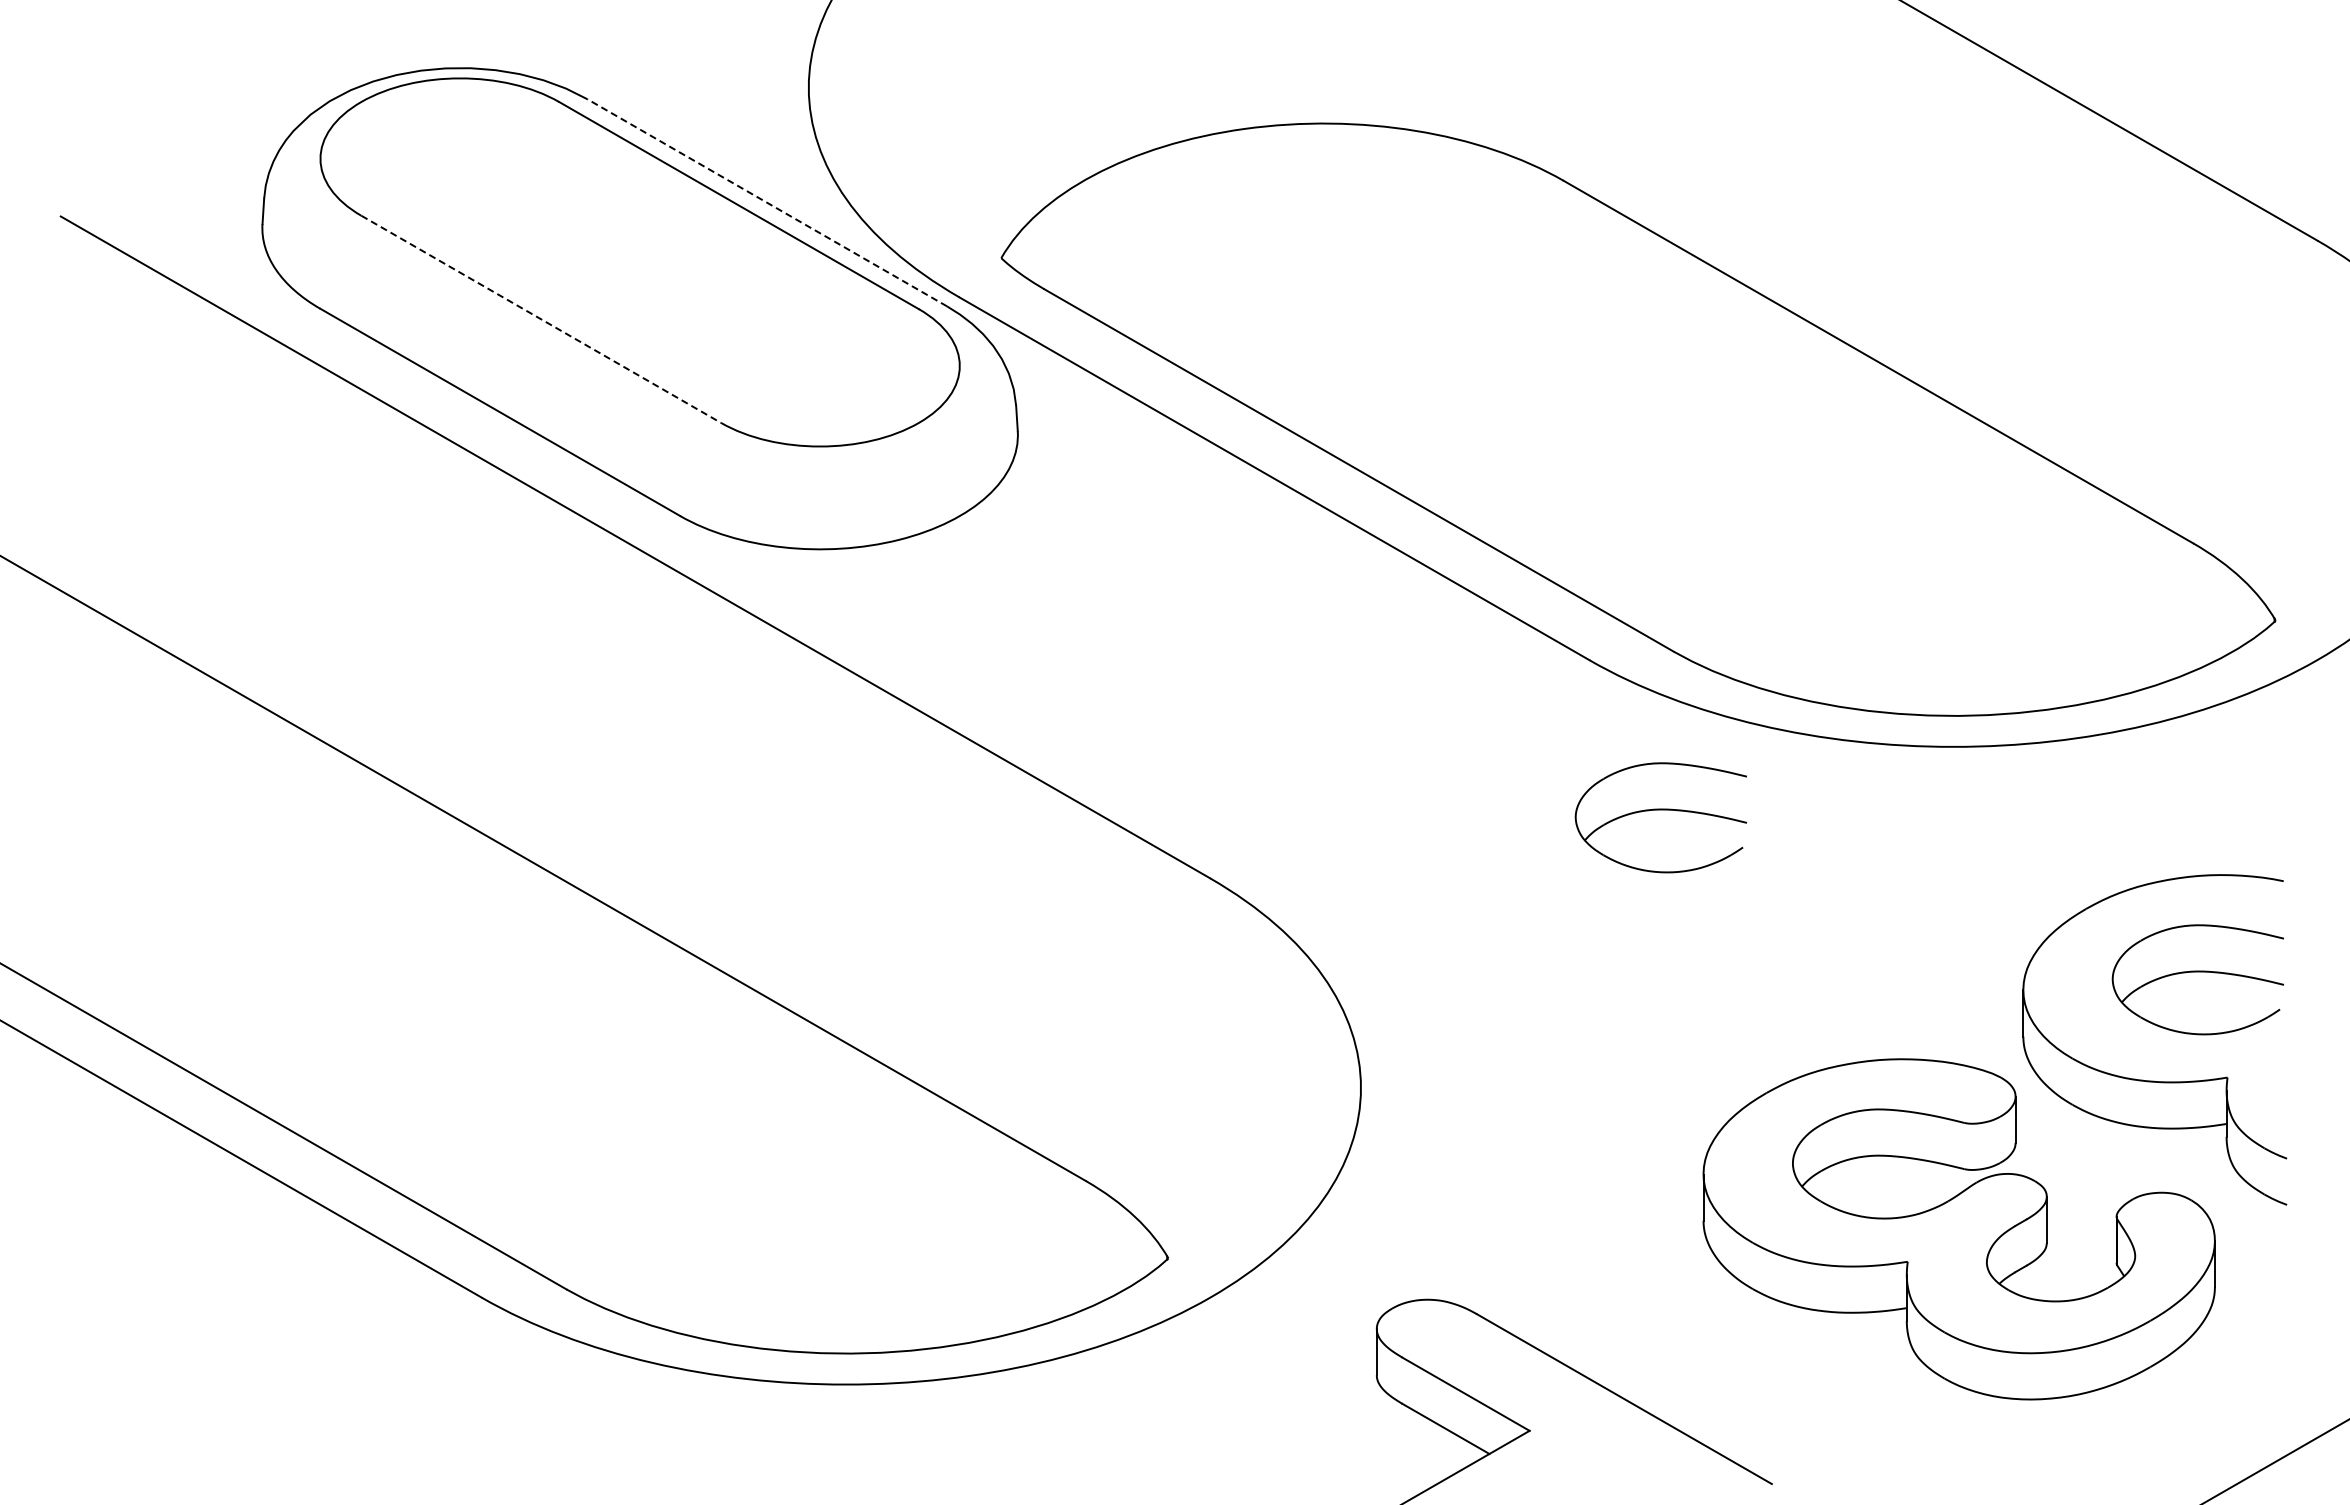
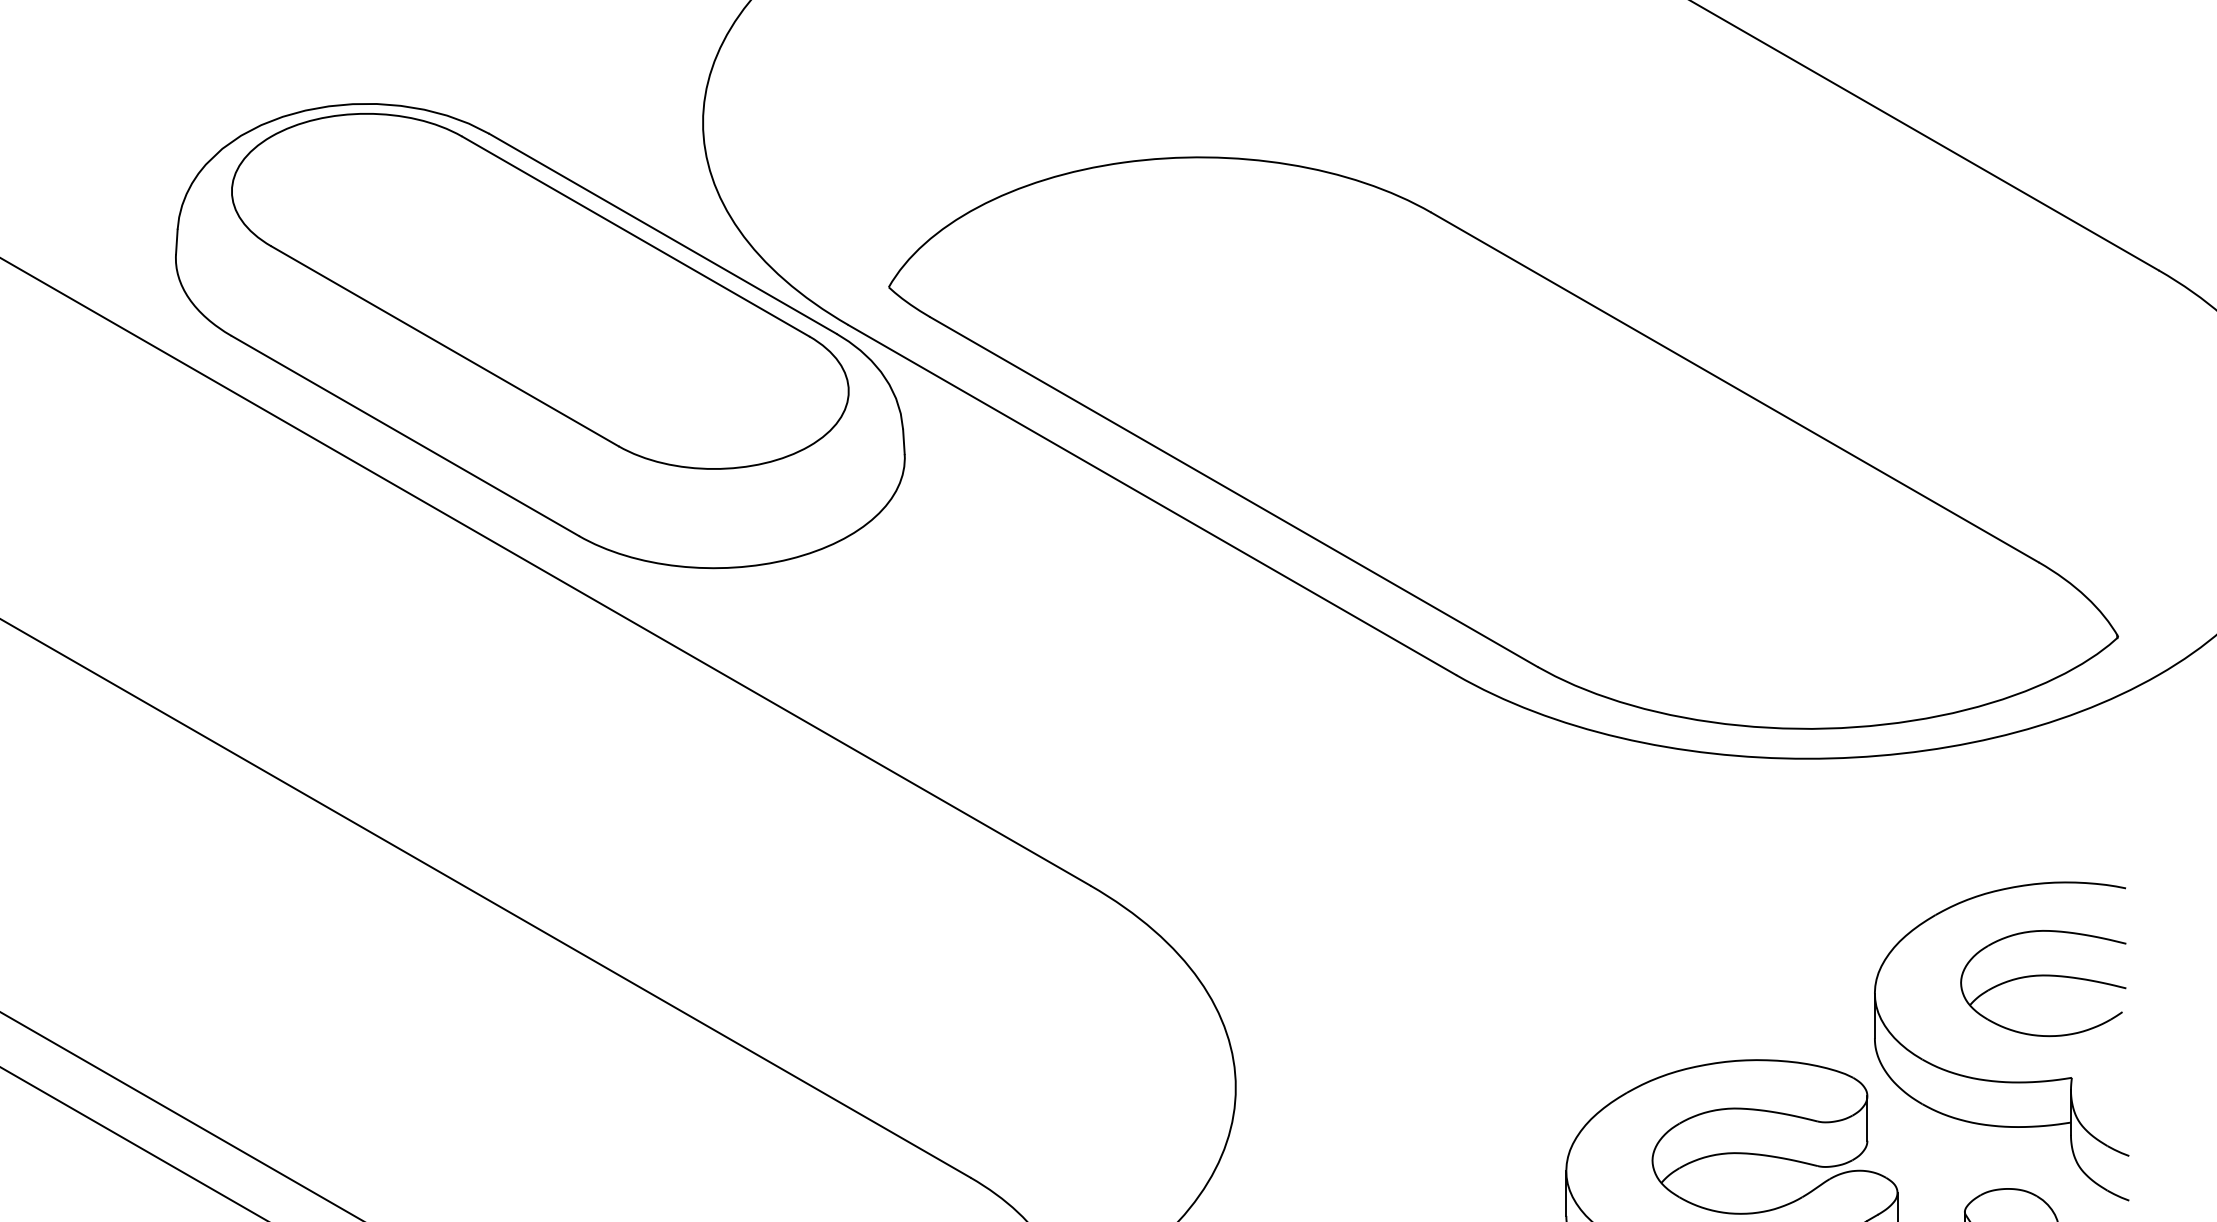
line: (767, 202) -> (663, 233), dashed -> solid
line: (541, 319) -> (445, 346), dashed -> solid
part: (1660, 810) -> (1524, 820), removed

